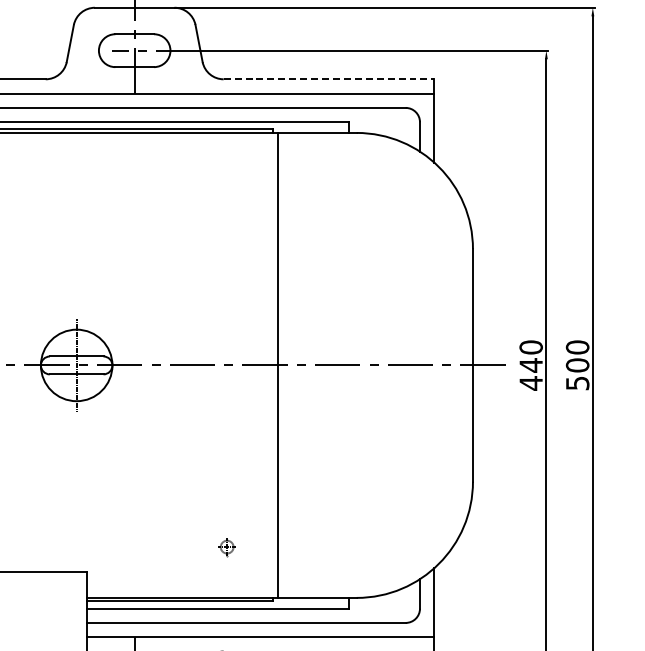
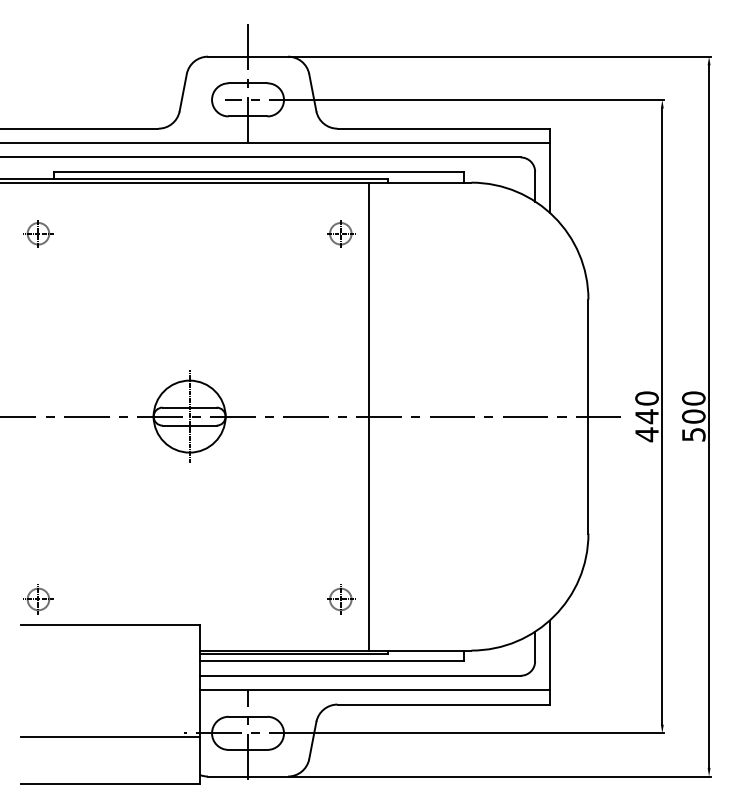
line: (328, 79) -> (443, 128), dashed -> solid
part: (227, 183) -> (341, 233), added
line: (278, 365) -> (369, 416), moved
part: (227, 547) -> (341, 599), size x1.67

